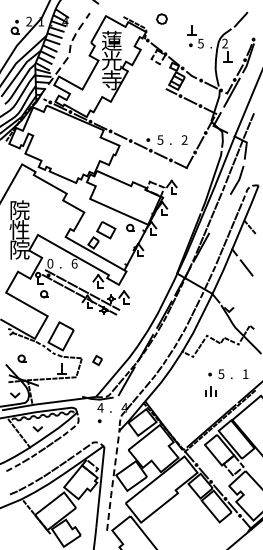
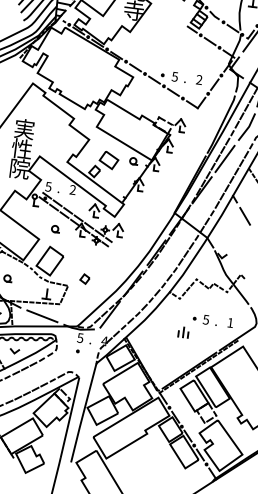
text: (19, 210) -> (24, 129), 院 -> 実
line: (219, 214) -> (224, 159), added
text: (50, 263) -> (48, 186), 0 -> 5
text: (74, 263) -> (72, 189), 6 -> 2
part: (44, 294) -> (55, 229), moved
part: (97, 360) -> (84, 279), moved
line: (60, 391) -> (42, 316), added
part: (210, 391) -> (183, 332), moved
text: (100, 407) -> (80, 337), 4 -> 5
line: (113, 480) -> (84, 412), dashed -> solid

